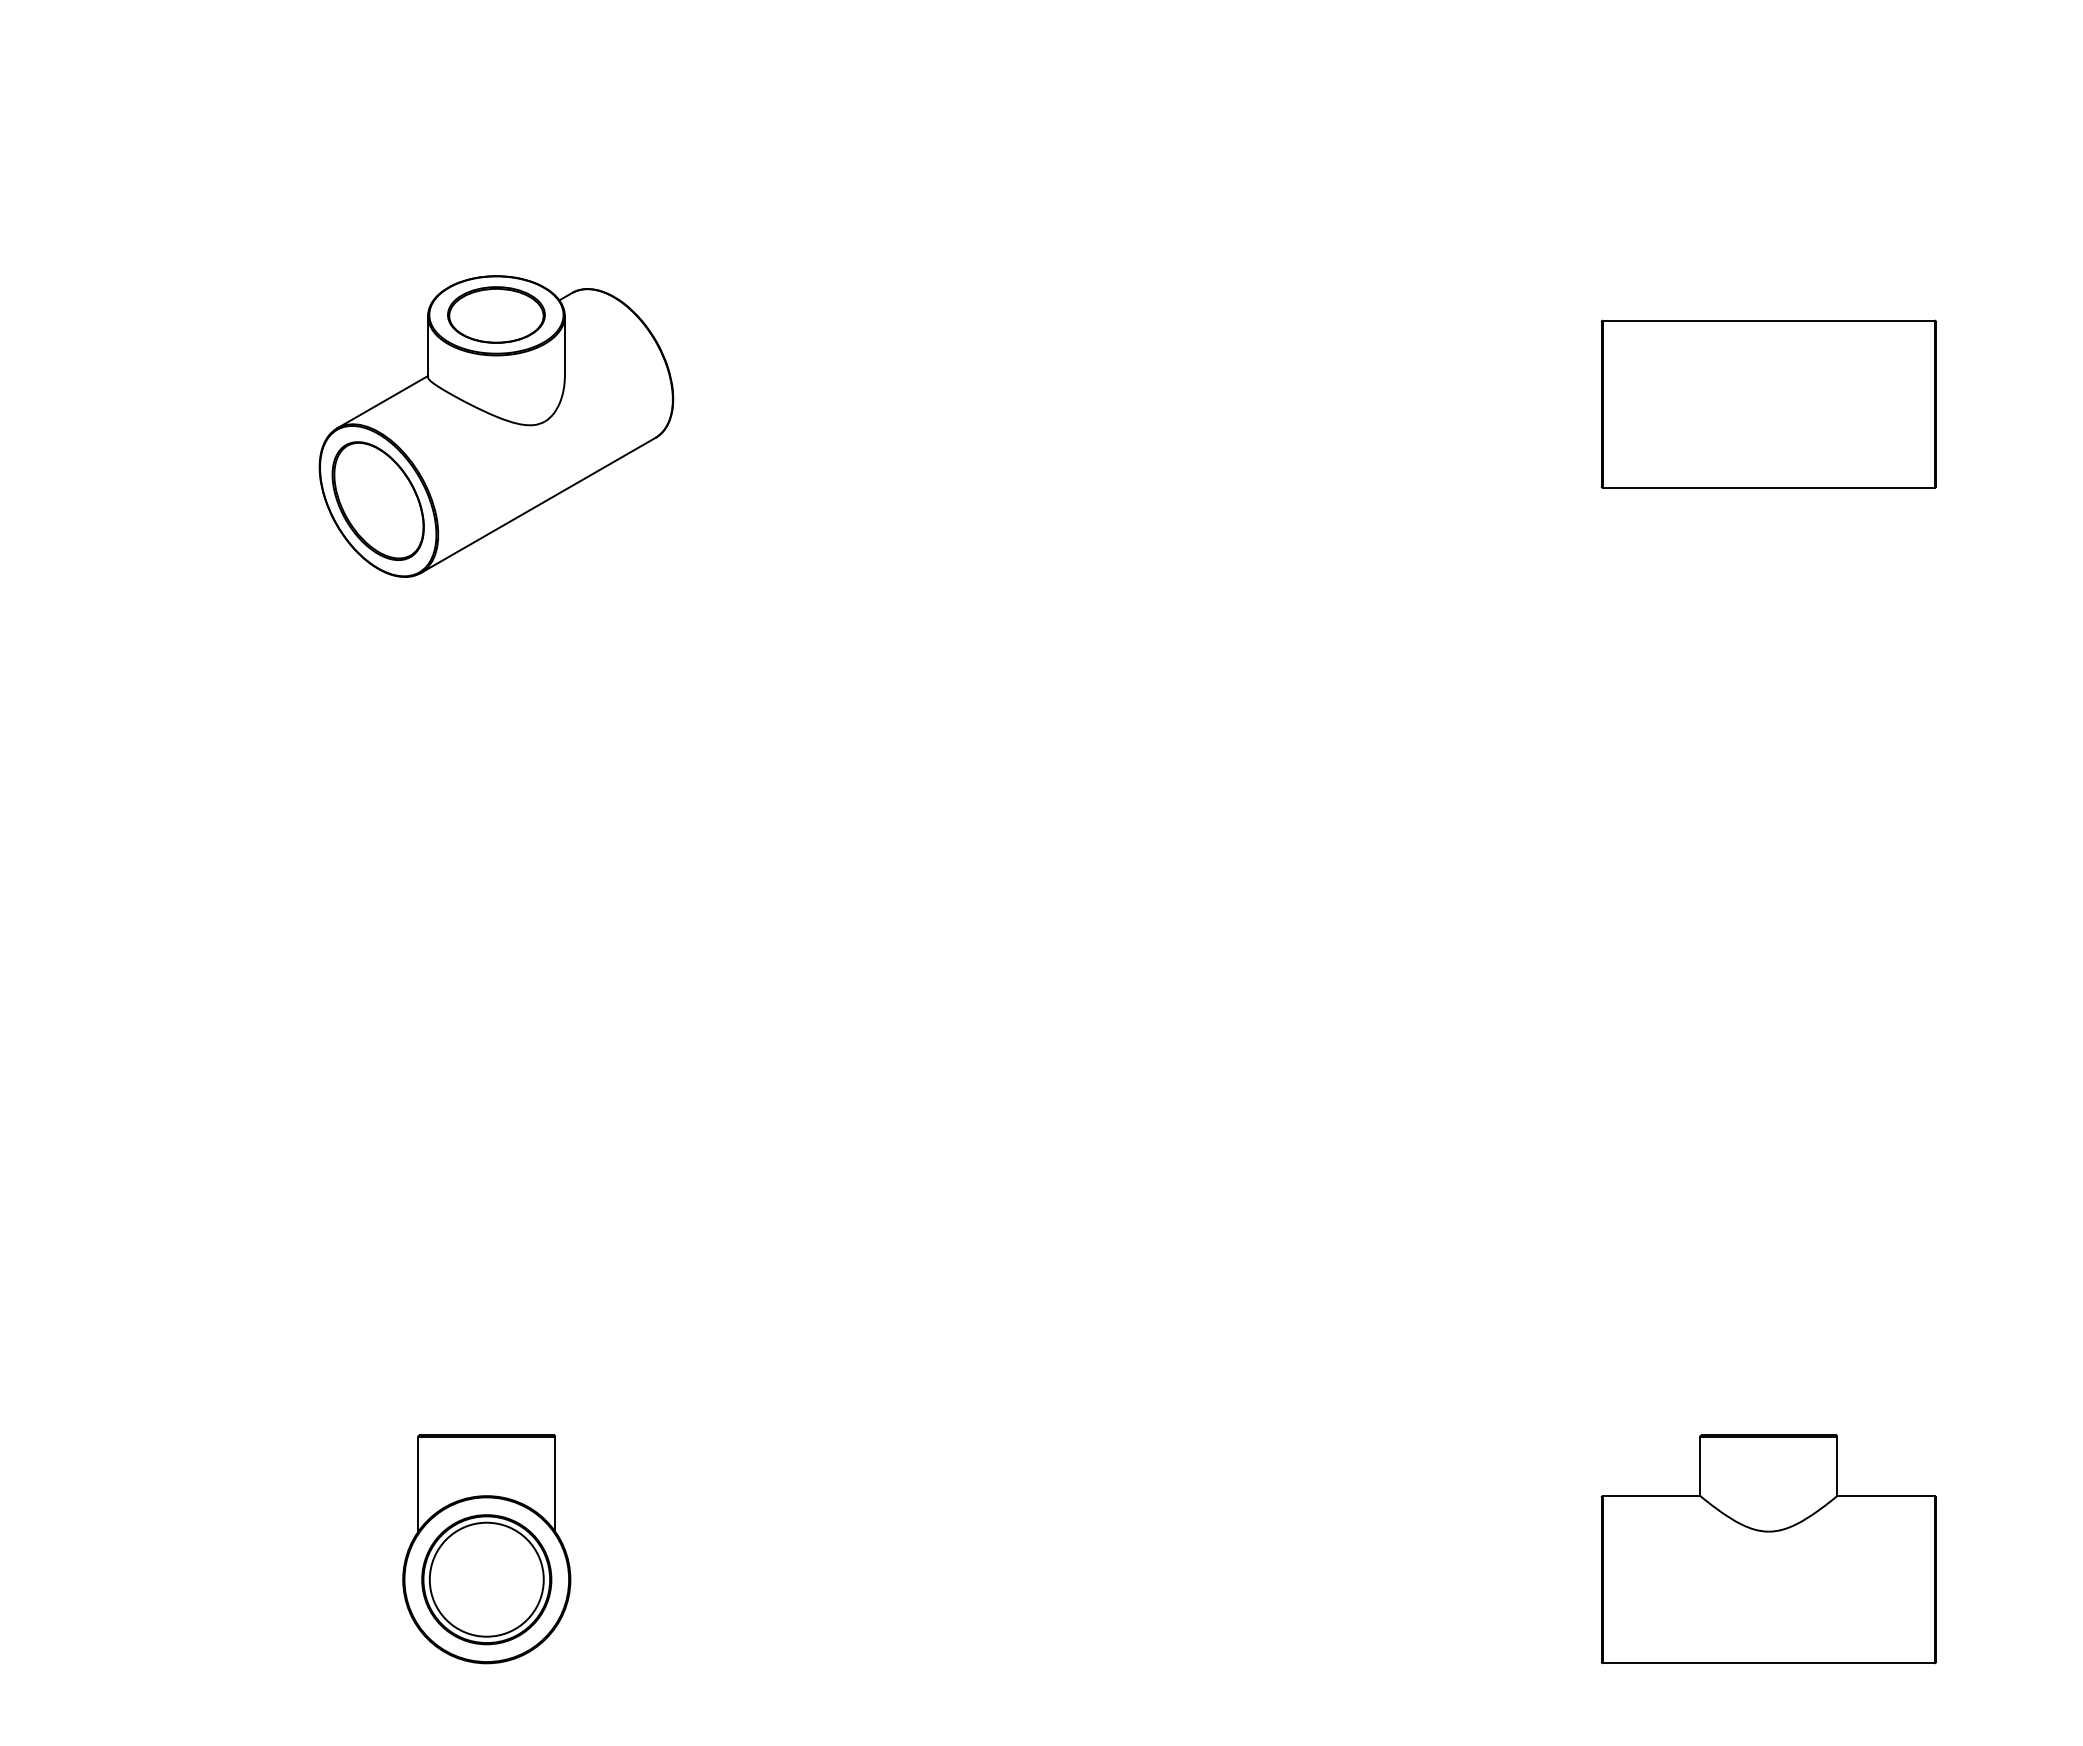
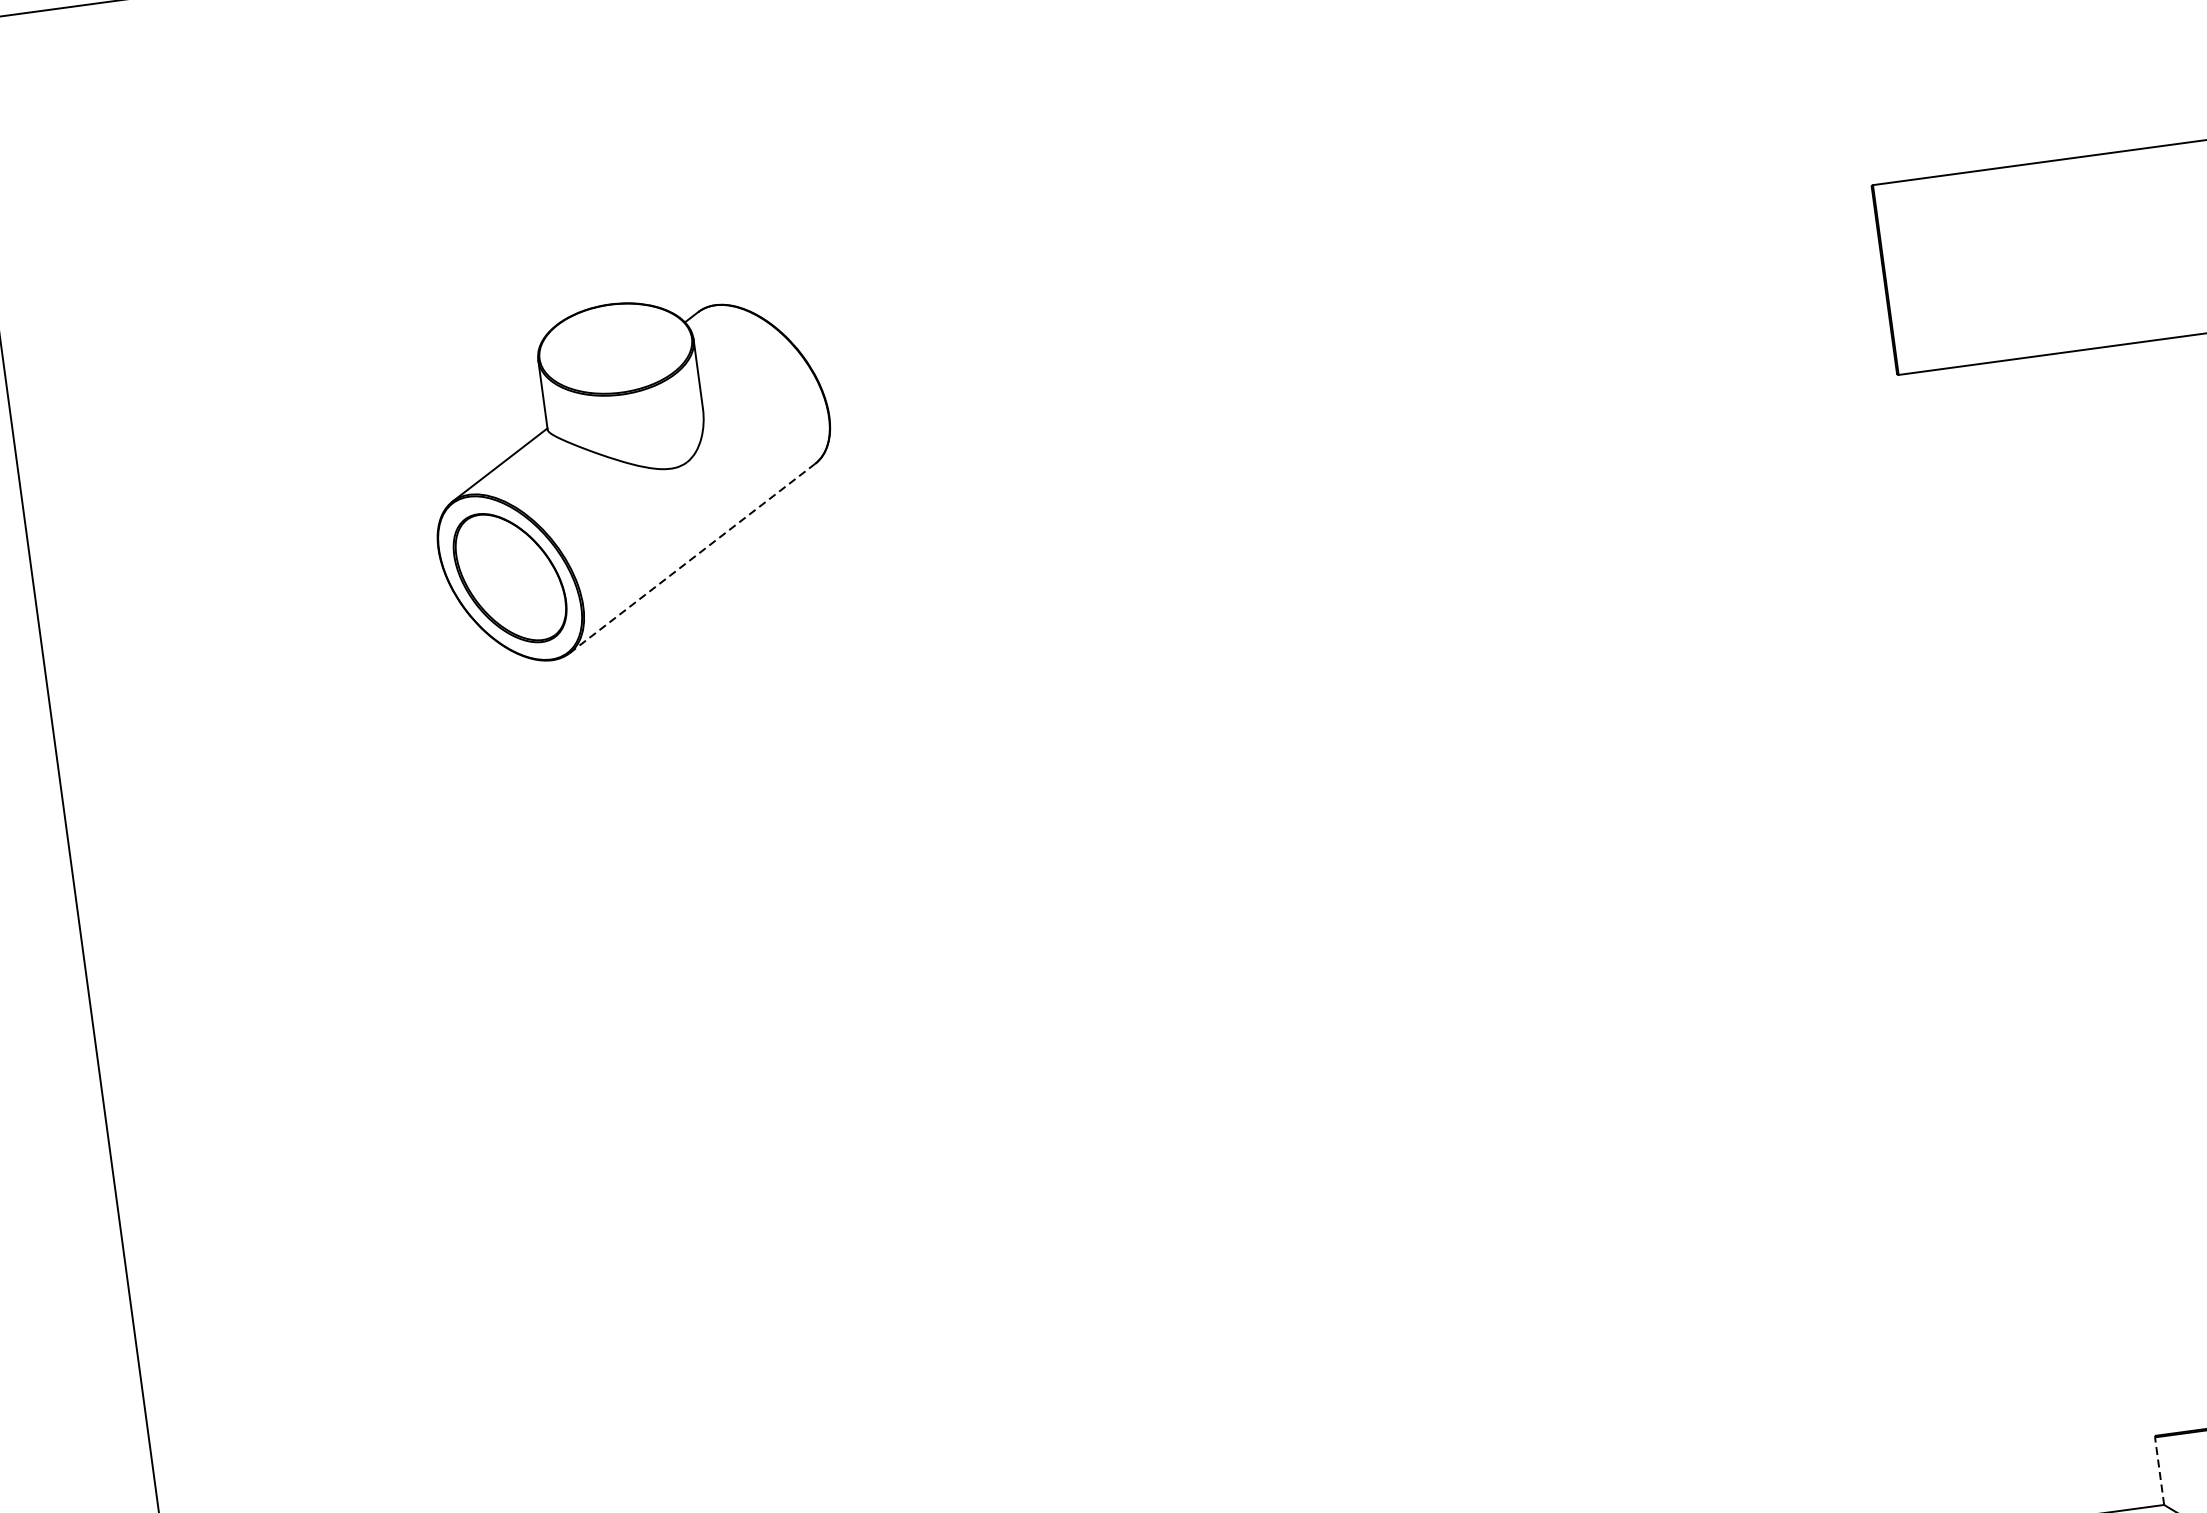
part: (496, 314) -> (615, 348), removed
line: (538, 505) -> (692, 558), solid -> dashed
line: (1700, 1466) -> (2159, 1471), solid -> dashed

